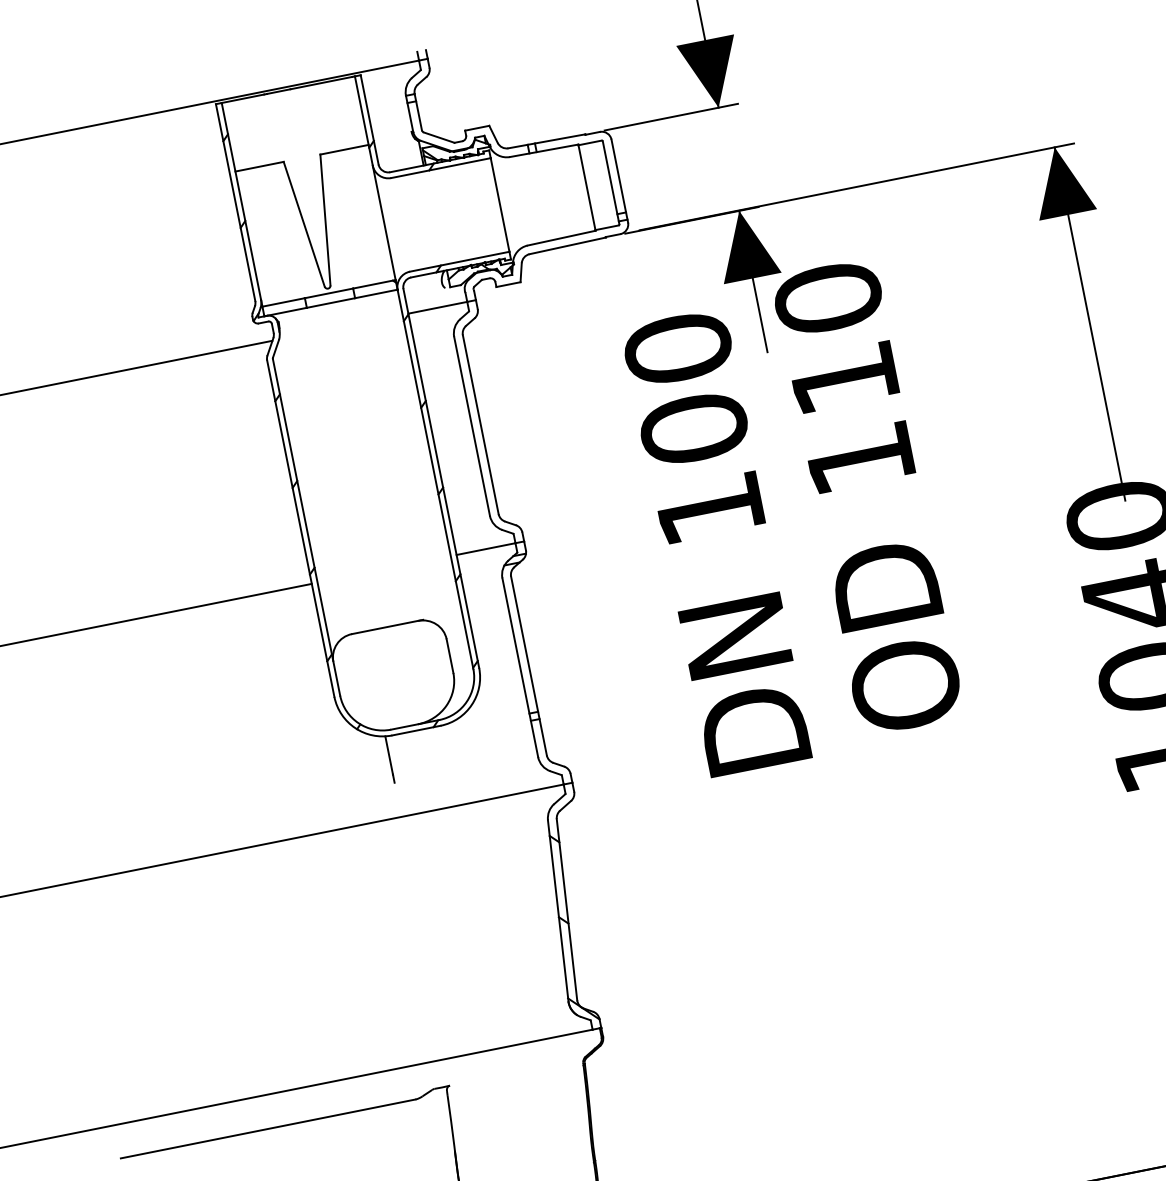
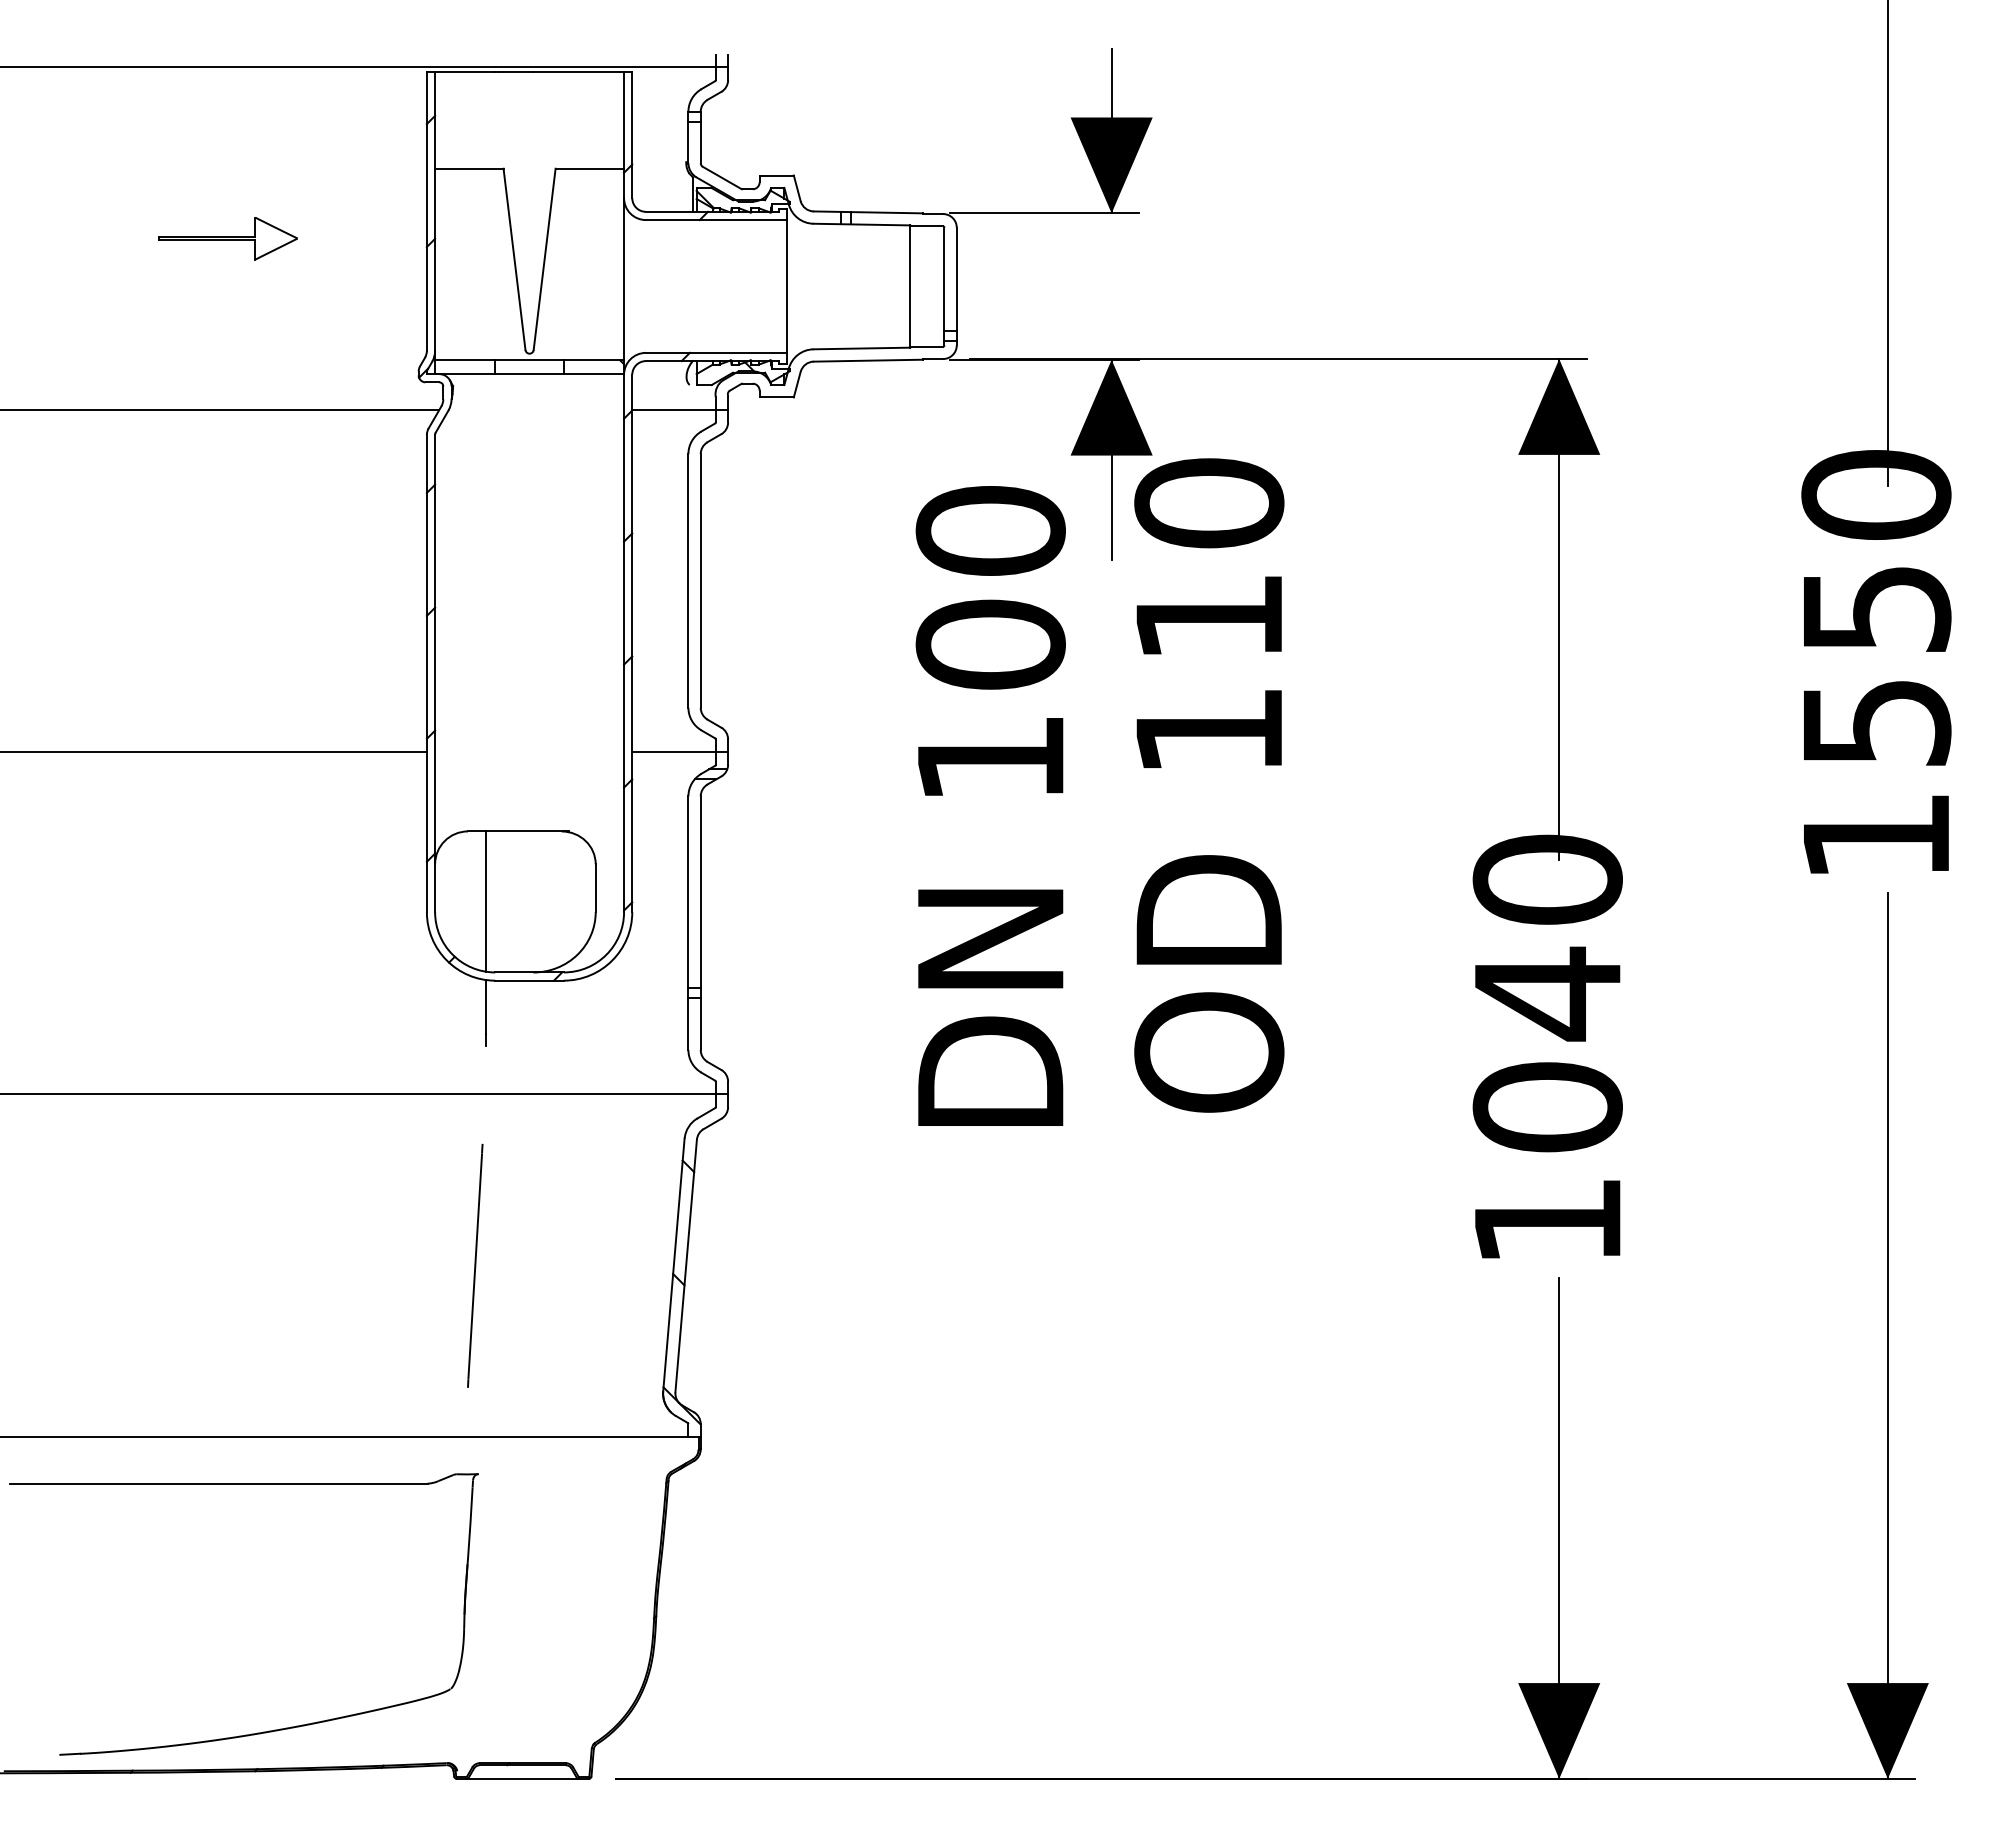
part: (98, 249) -> (227, 238), added
line: (374, 681) -> (485, 901), added
line: (418, 939) -> (475, 1265), added

